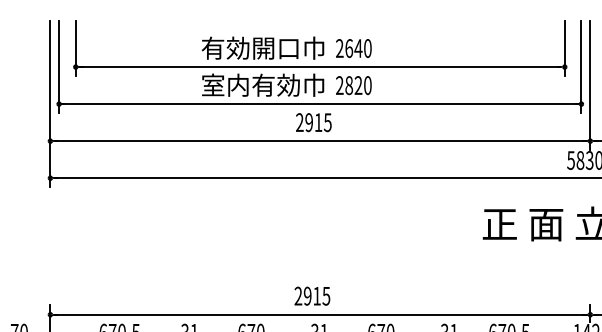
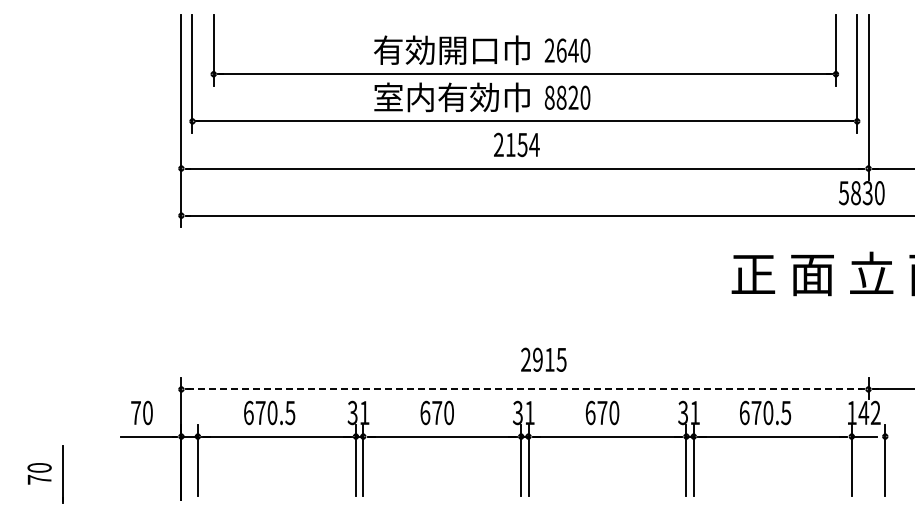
text: (339, 85) -> (549, 97), 2820 -> 8820
text: (318, 122) -> (522, 144), 2915 -> 2154
text: (312, 295) -> (543, 359), moved
line: (320, 314) -> (524, 389), solid -> dashed

